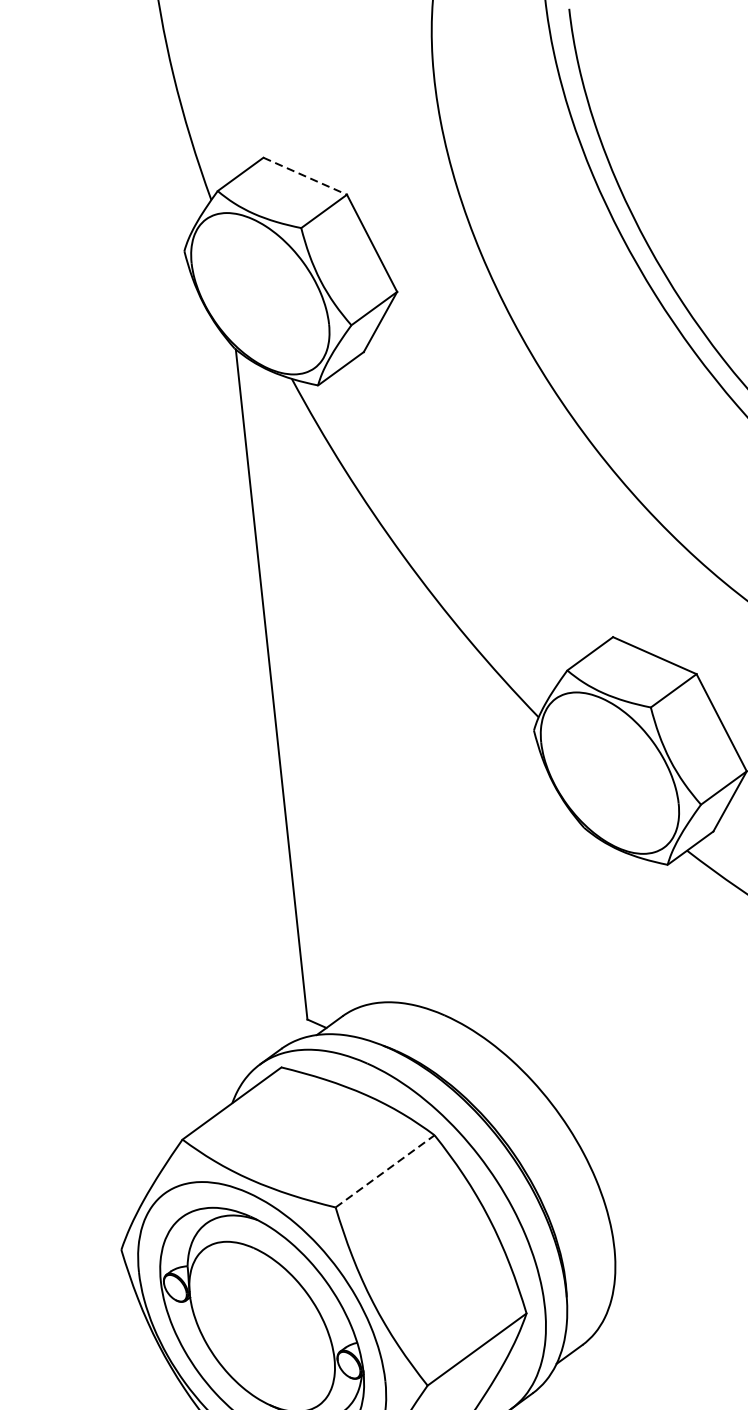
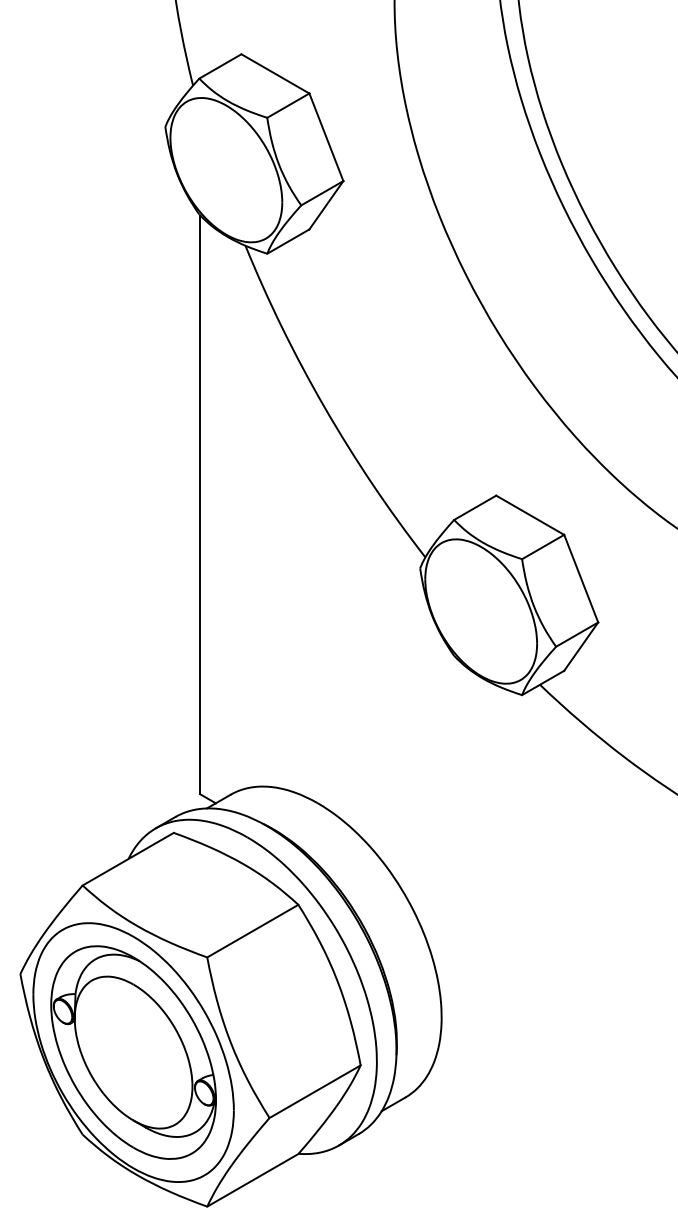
line: (305, 176) -> (275, 74), dashed -> solid
line: (384, 1171) -> (252, 931), dashed -> solid

